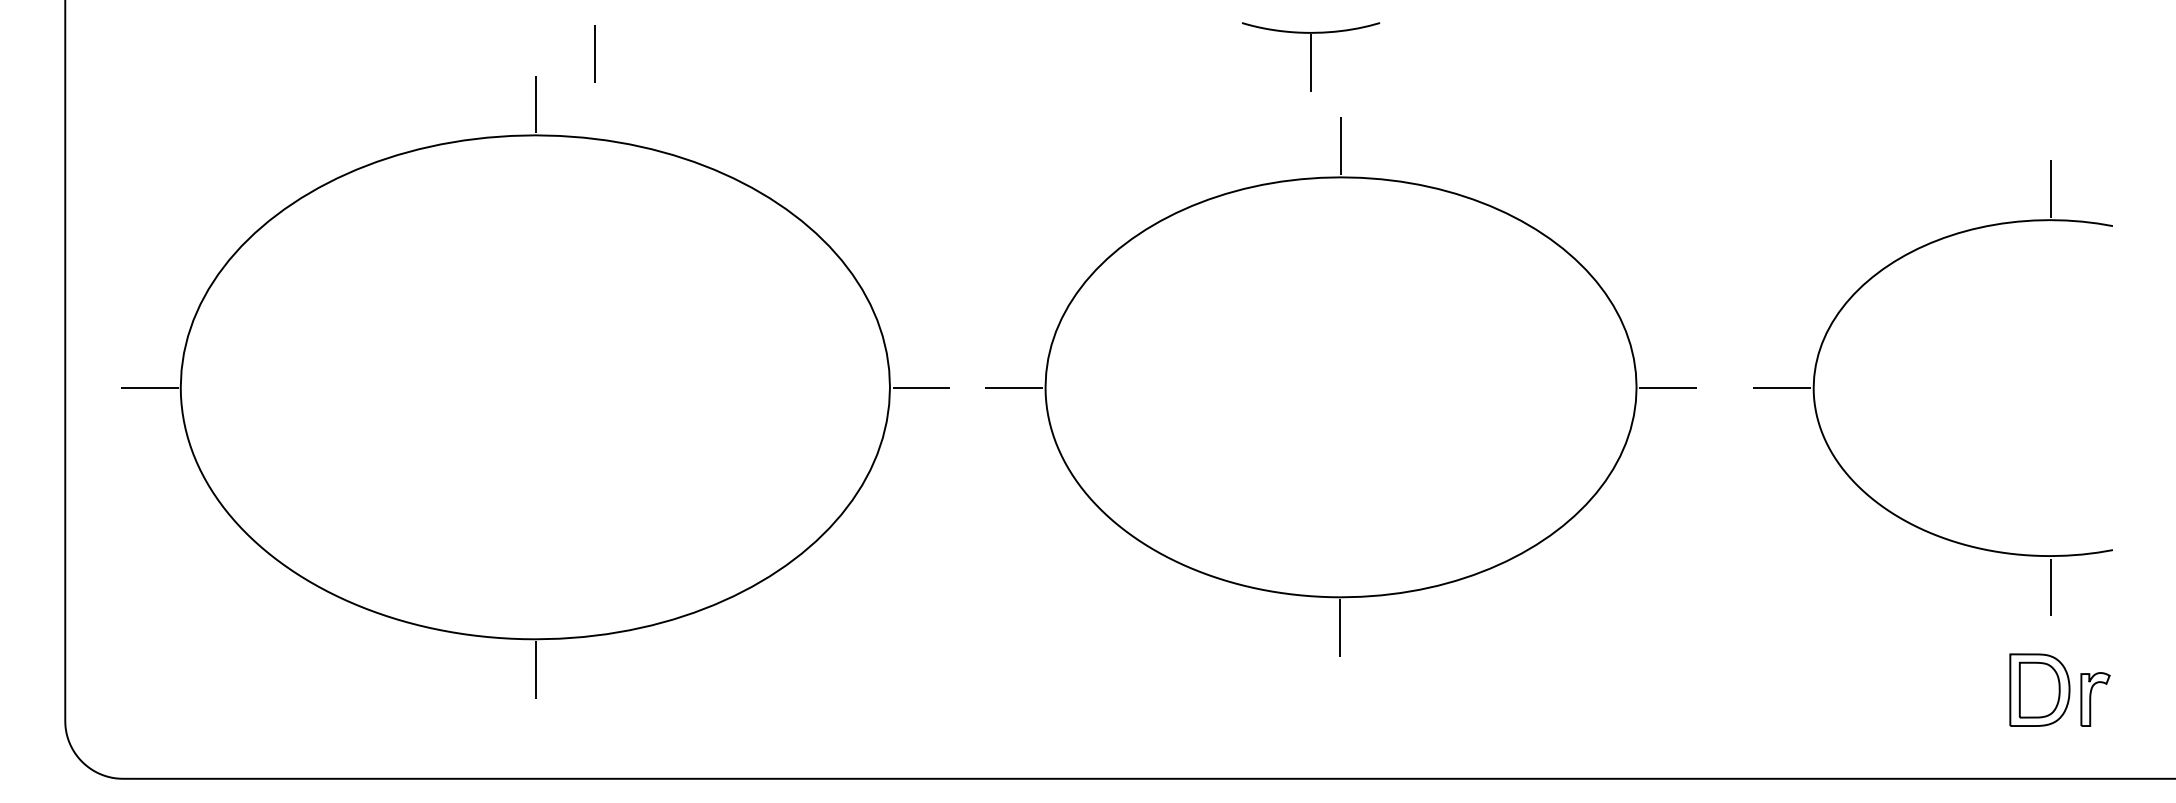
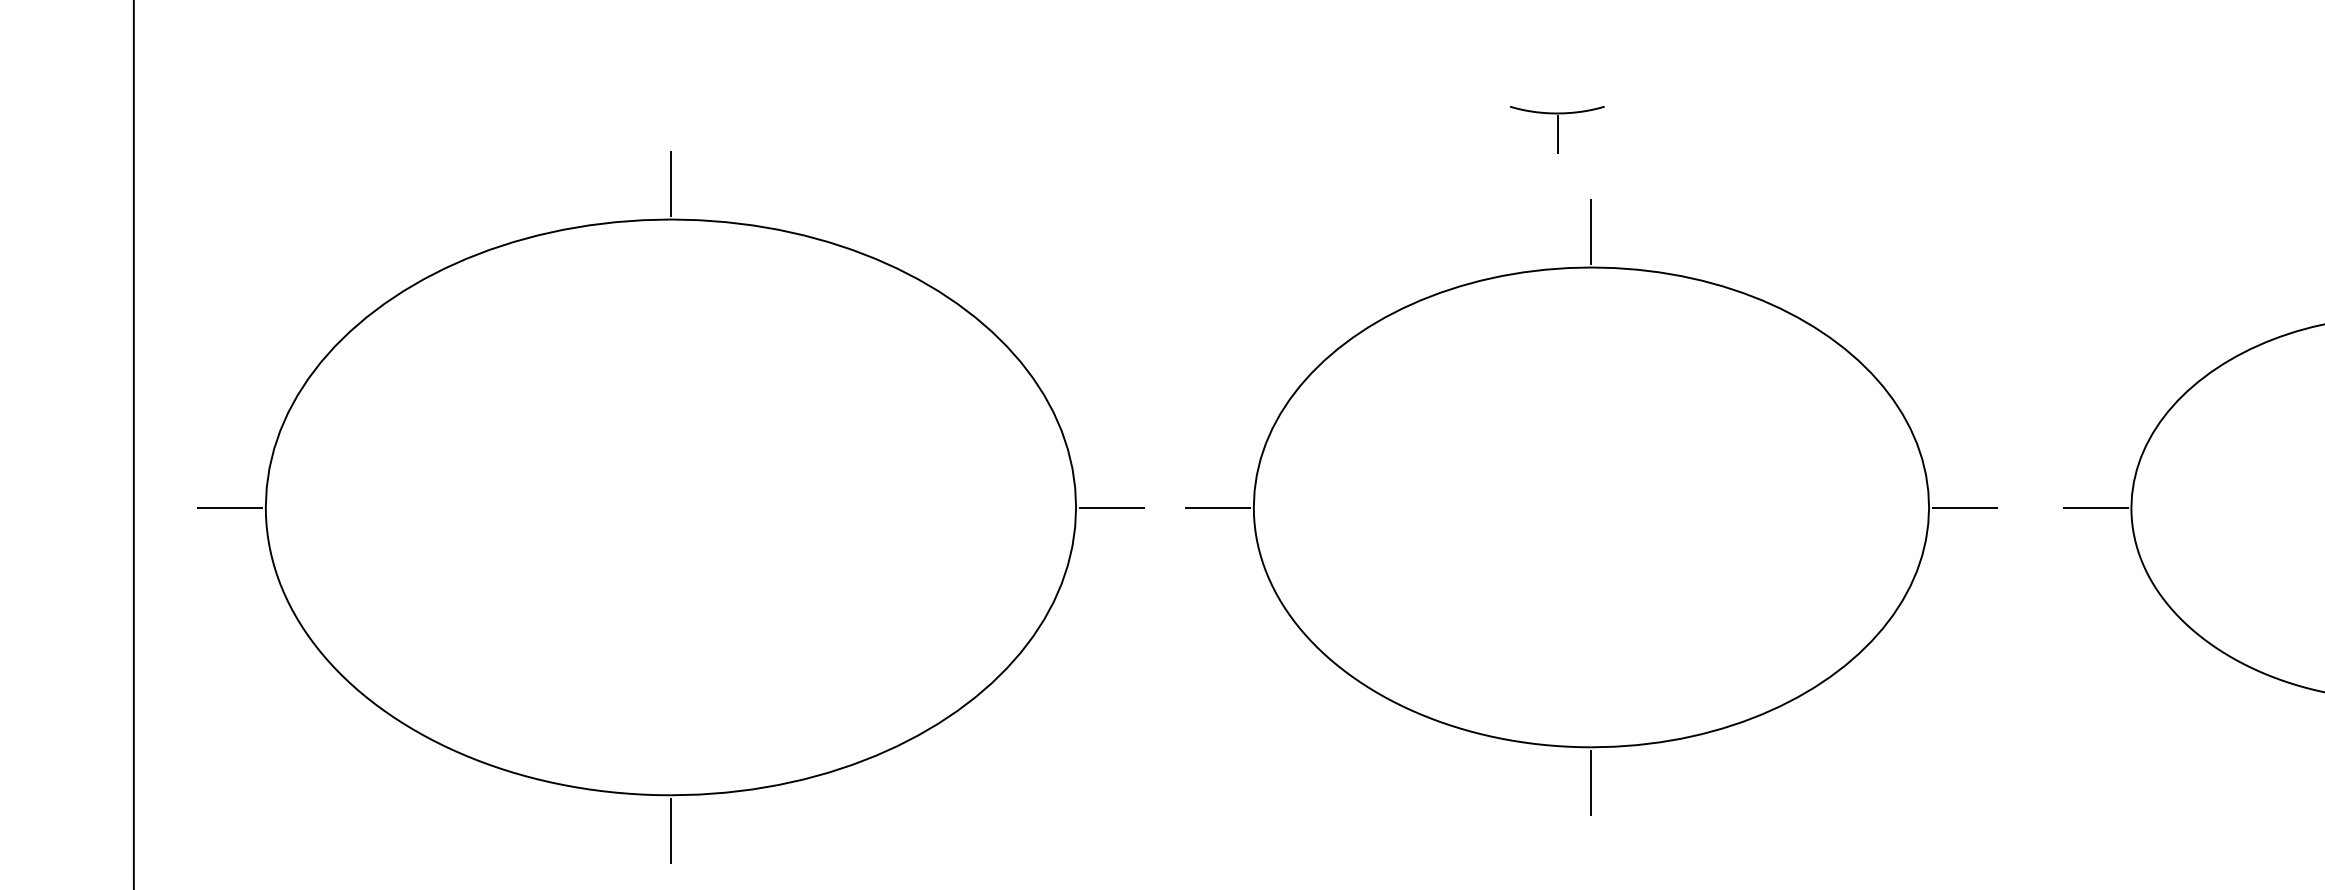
line: (594, 53) -> (738, 126), removed
part: (1311, 56) -> (1557, 129), size x0.6

